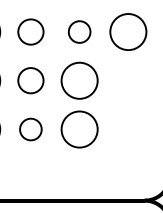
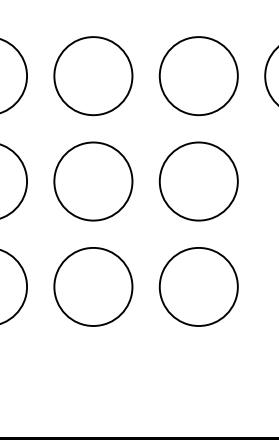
circle: (30, 31) -> (92, 74), size x1.43
circle: (79, 32) -> (198, 77), size x1.67
circle: (30, 80) -> (92, 180), size x1.43
circle: (30, 129) -> (92, 286), size x1.67

